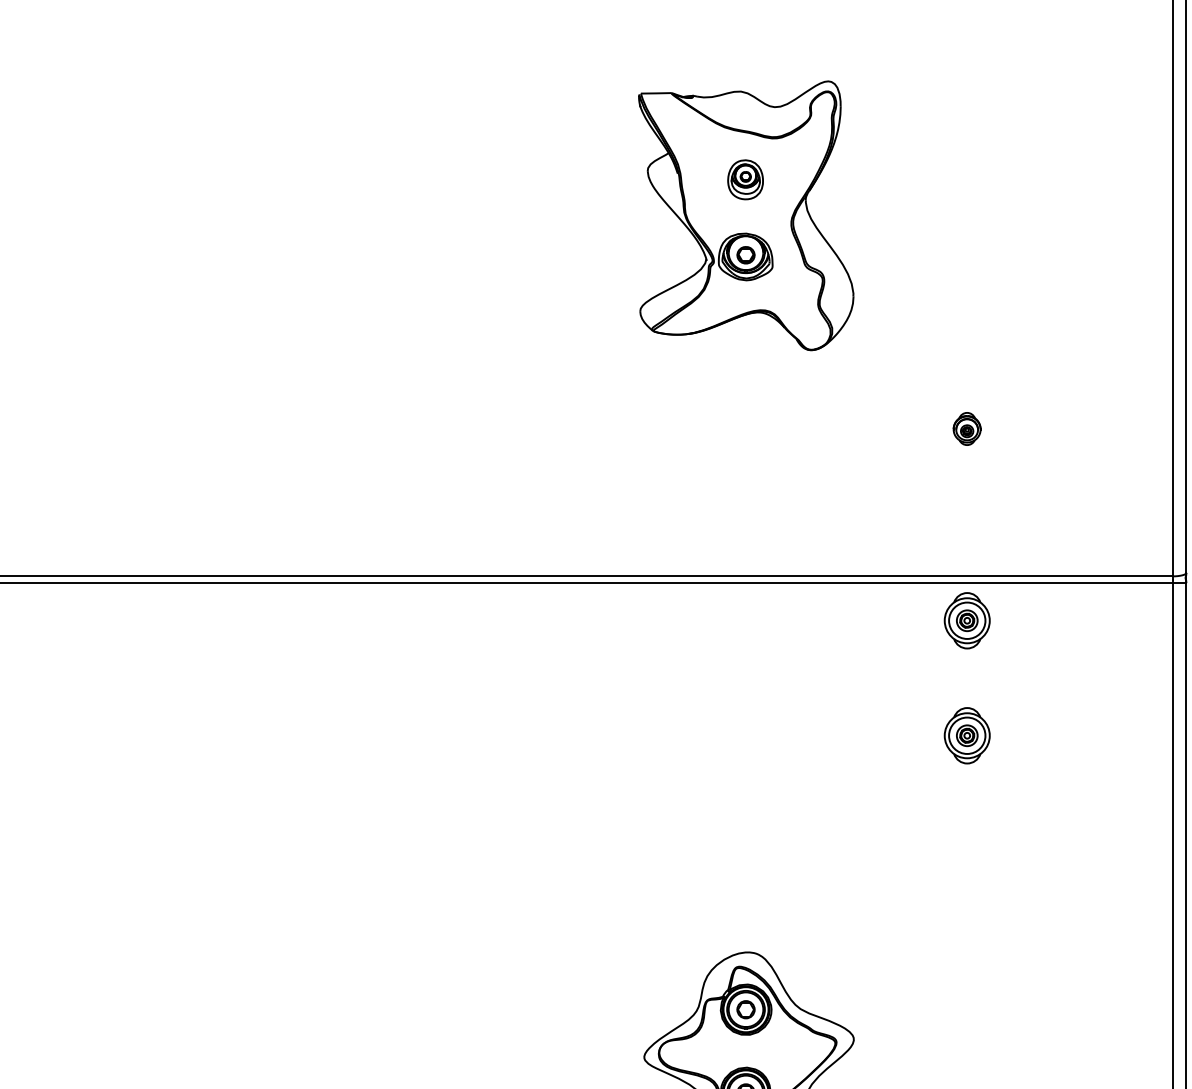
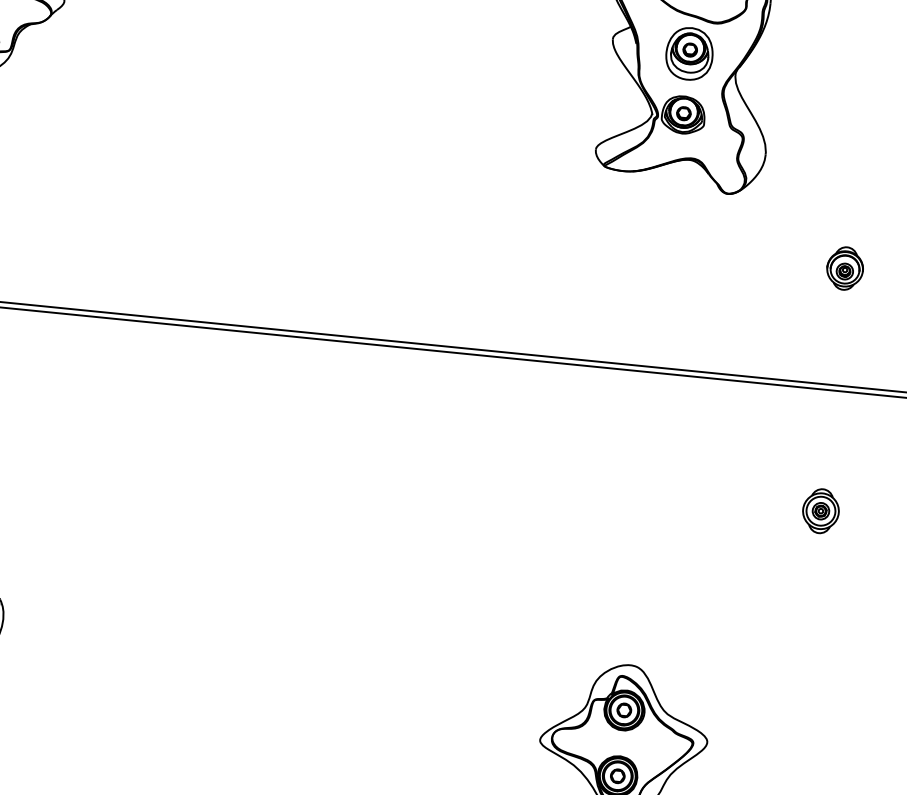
part: (745, 179) -> (689, 53), size x1.67
part: (966, 428) -> (844, 268), size x1.67
part: (966, 620) -> (829, 419), removed

